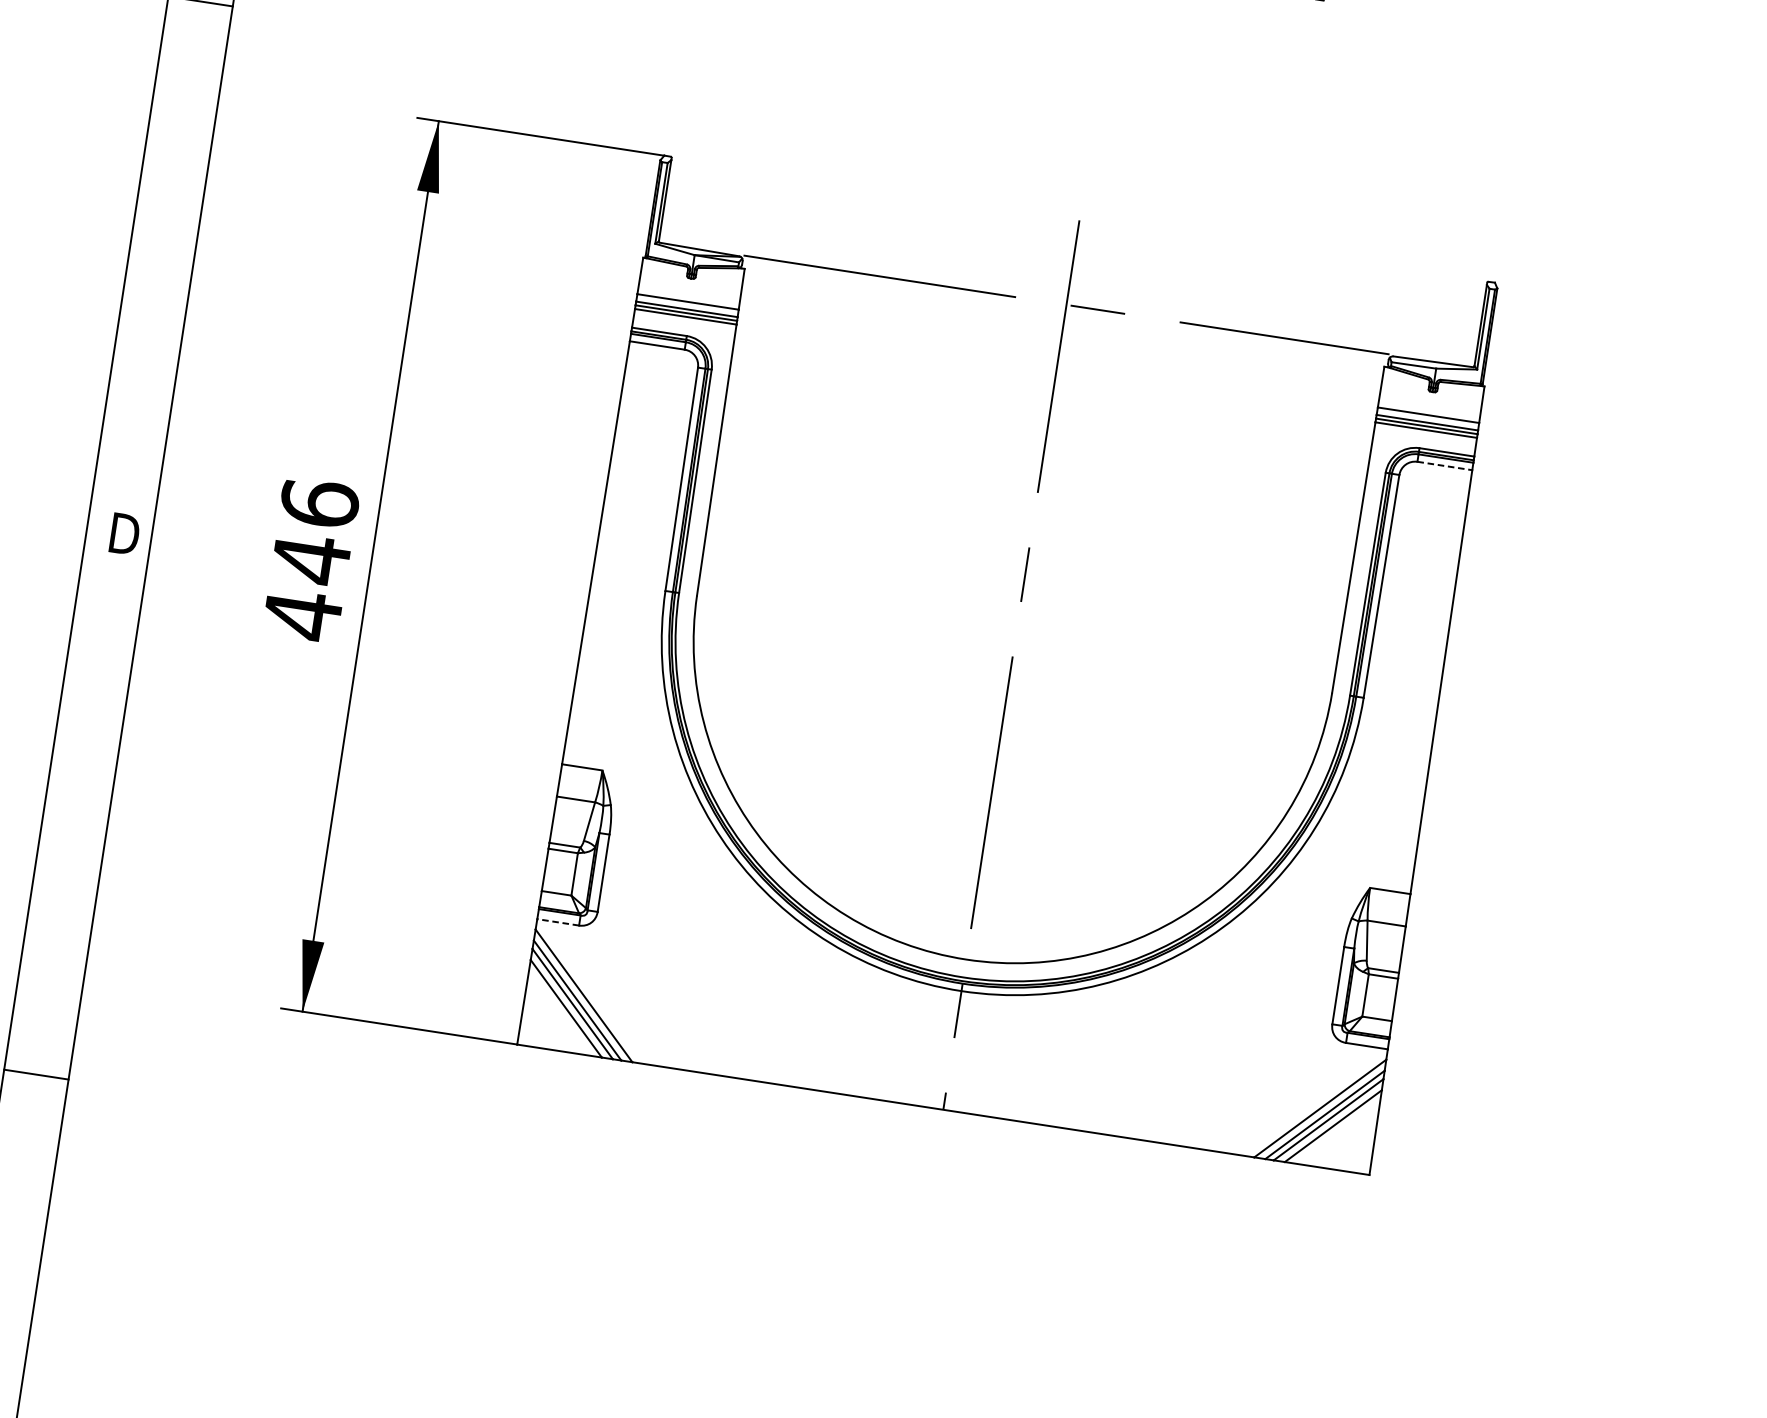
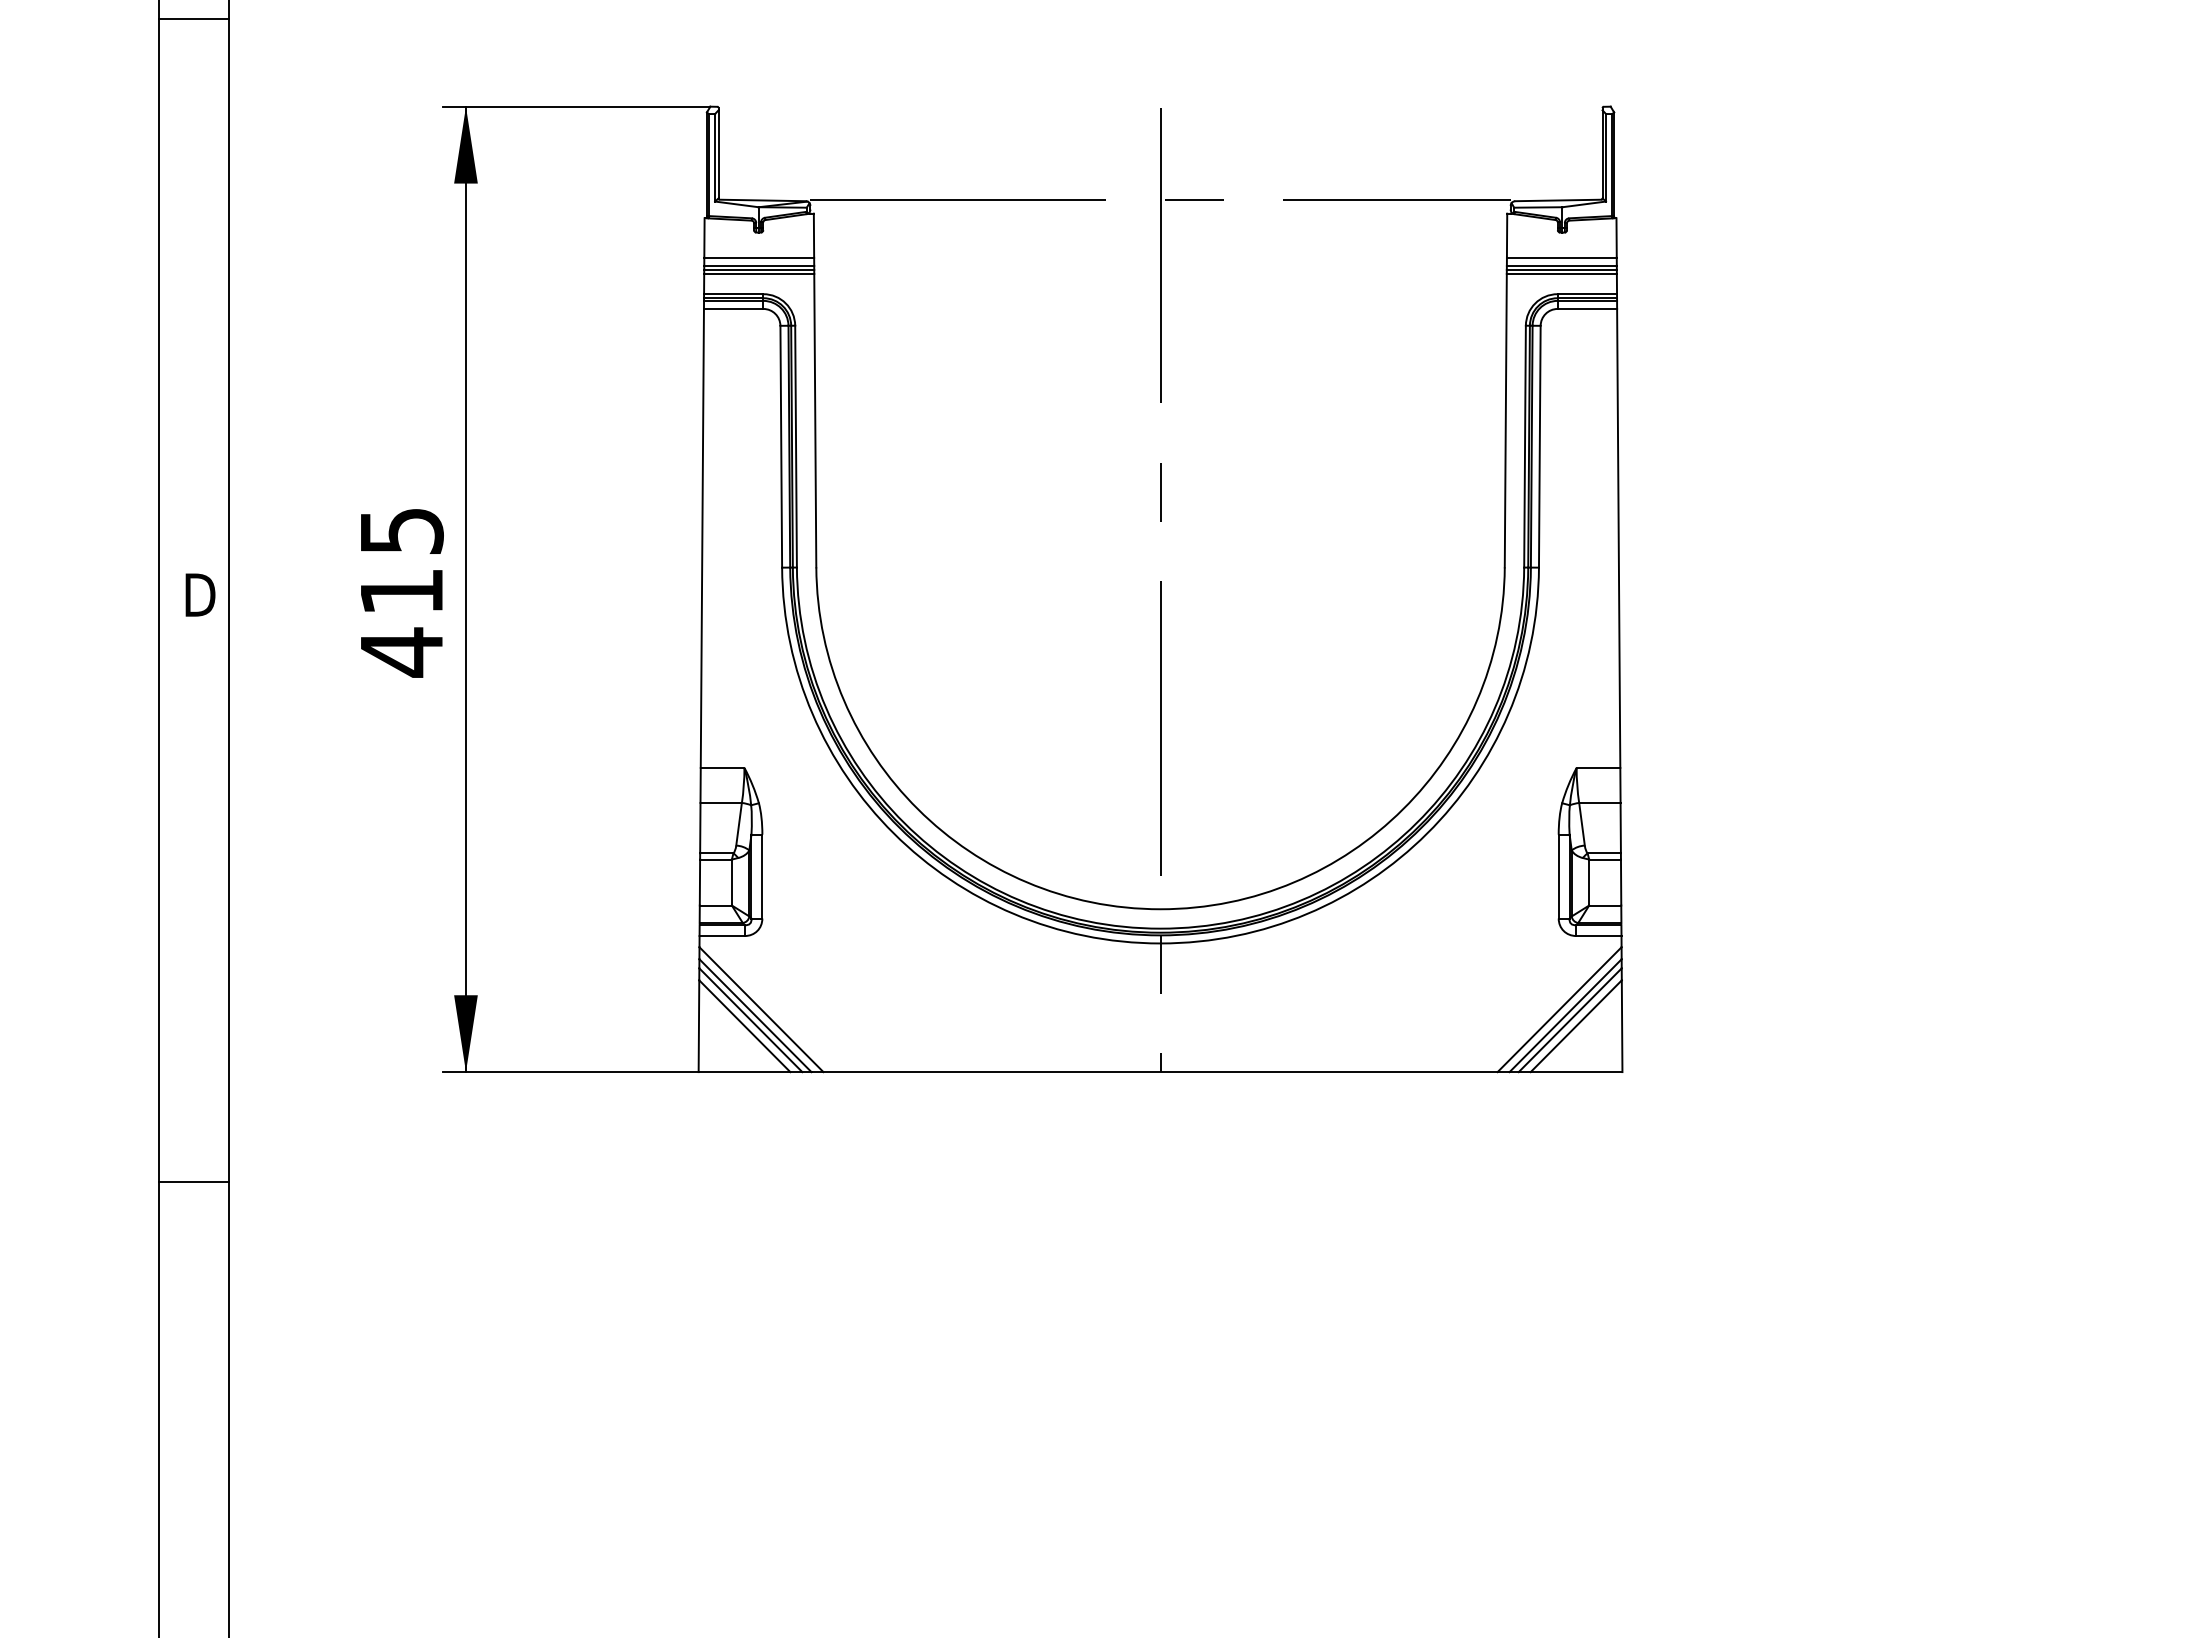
line: (1445, 465) -> (1587, 308), dashed -> solid
text: (315, 531) -> (401, 561), 446 -> 415
line: (558, 922) -> (722, 936), dashed -> solid

